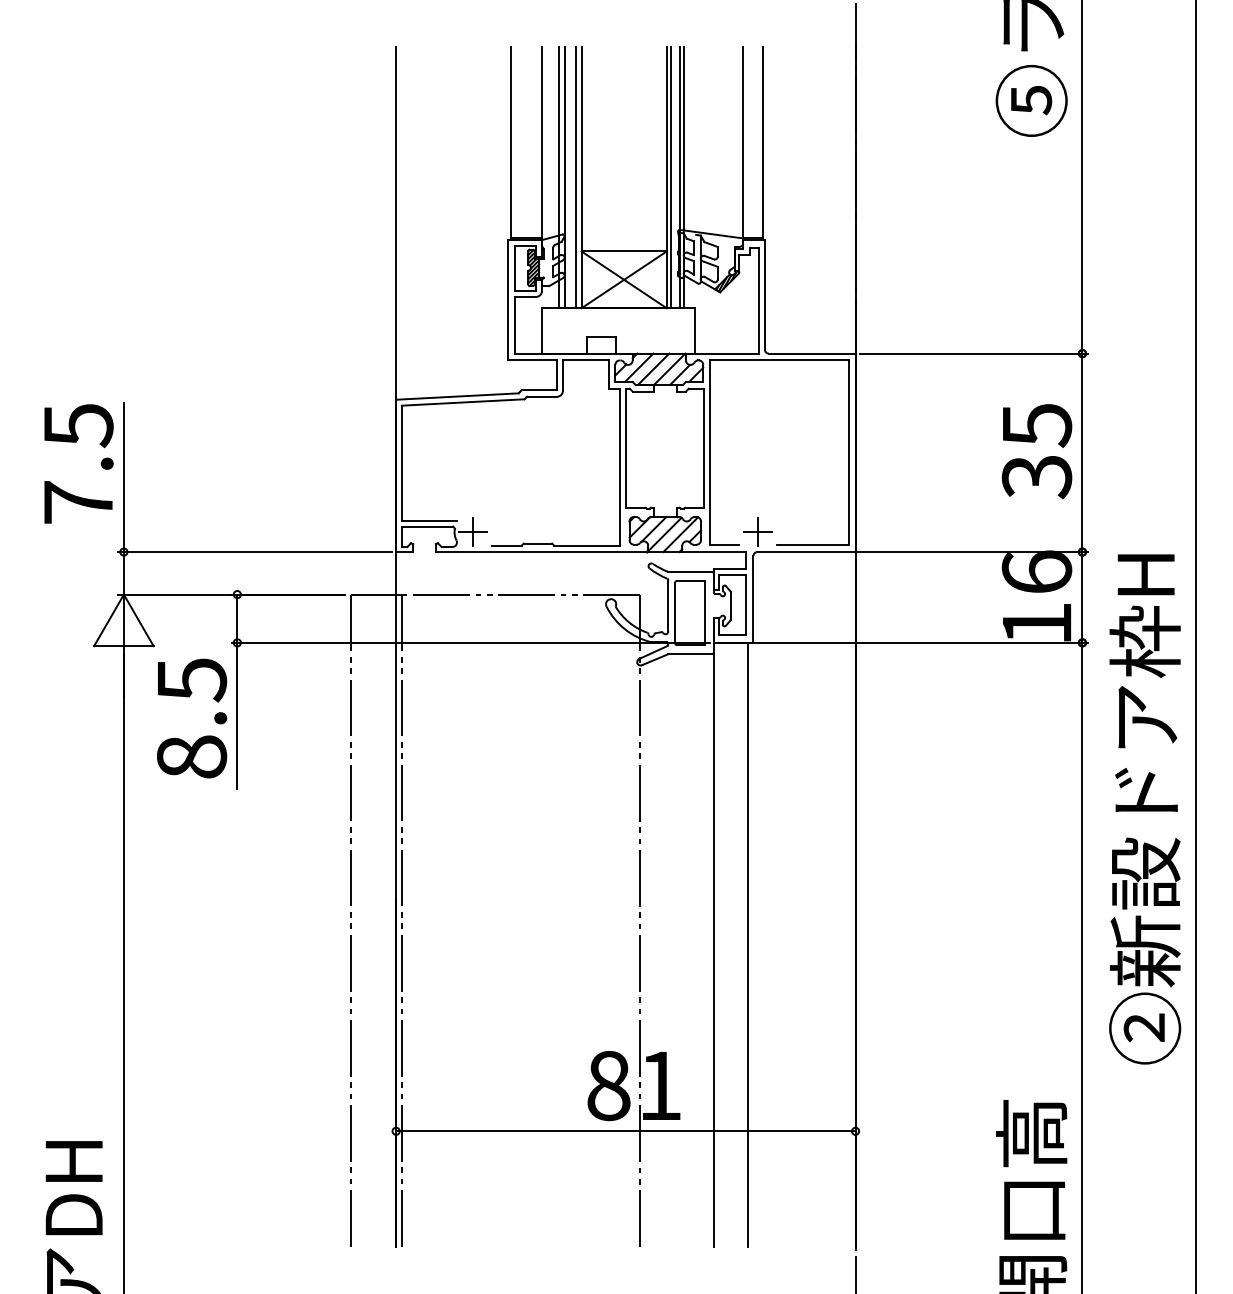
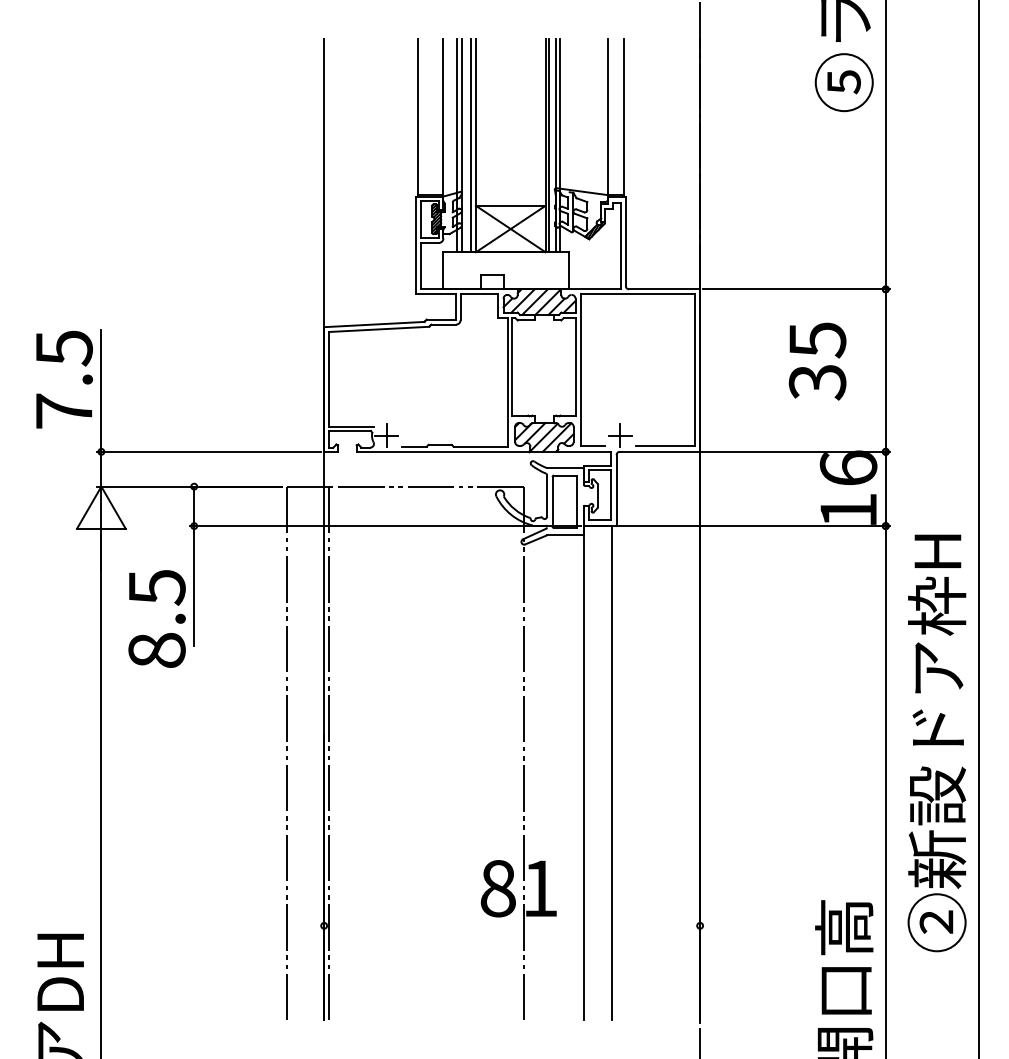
text: (1036, 451) -> (817, 361), moved
text: (191, 717) -> (156, 618), moved
text: (1144, 809) -> (936, 743), moved
line: (626, 1130) -> (512, 925), removed

